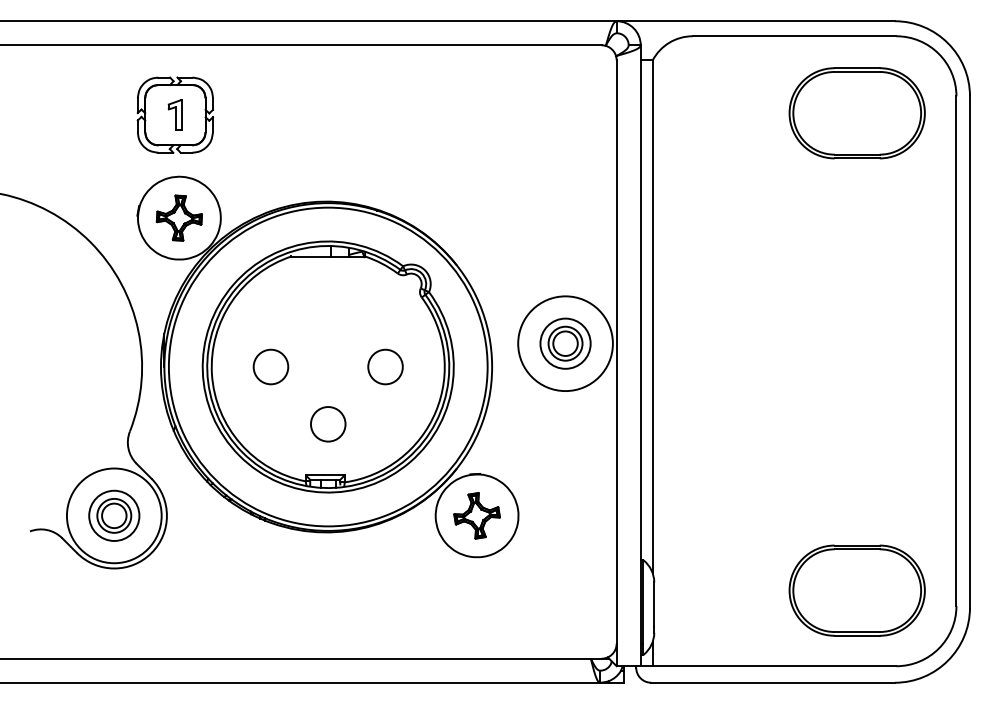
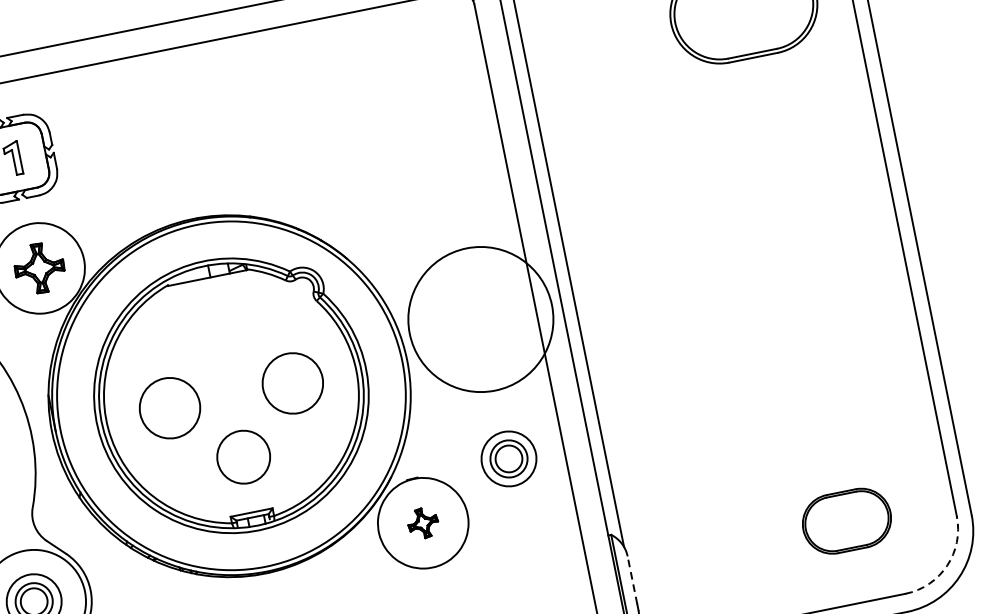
circle: (565, 343) -> (480, 319), size x1.4
part: (565, 343) -> (508, 458), moved
circle: (270, 366) -> (169, 407), size x1.6
circle: (385, 366) -> (292, 382), size x1.6
circle: (328, 424) -> (244, 457), size x1.4
part: (476, 515) -> (422, 523), size x0.6
part: (856, 590) -> (846, 521), size x0.6
line: (654, 604) -> (632, 579), solid -> dashed
arc: (938, 648) -> (946, 565), solid -> dashed

